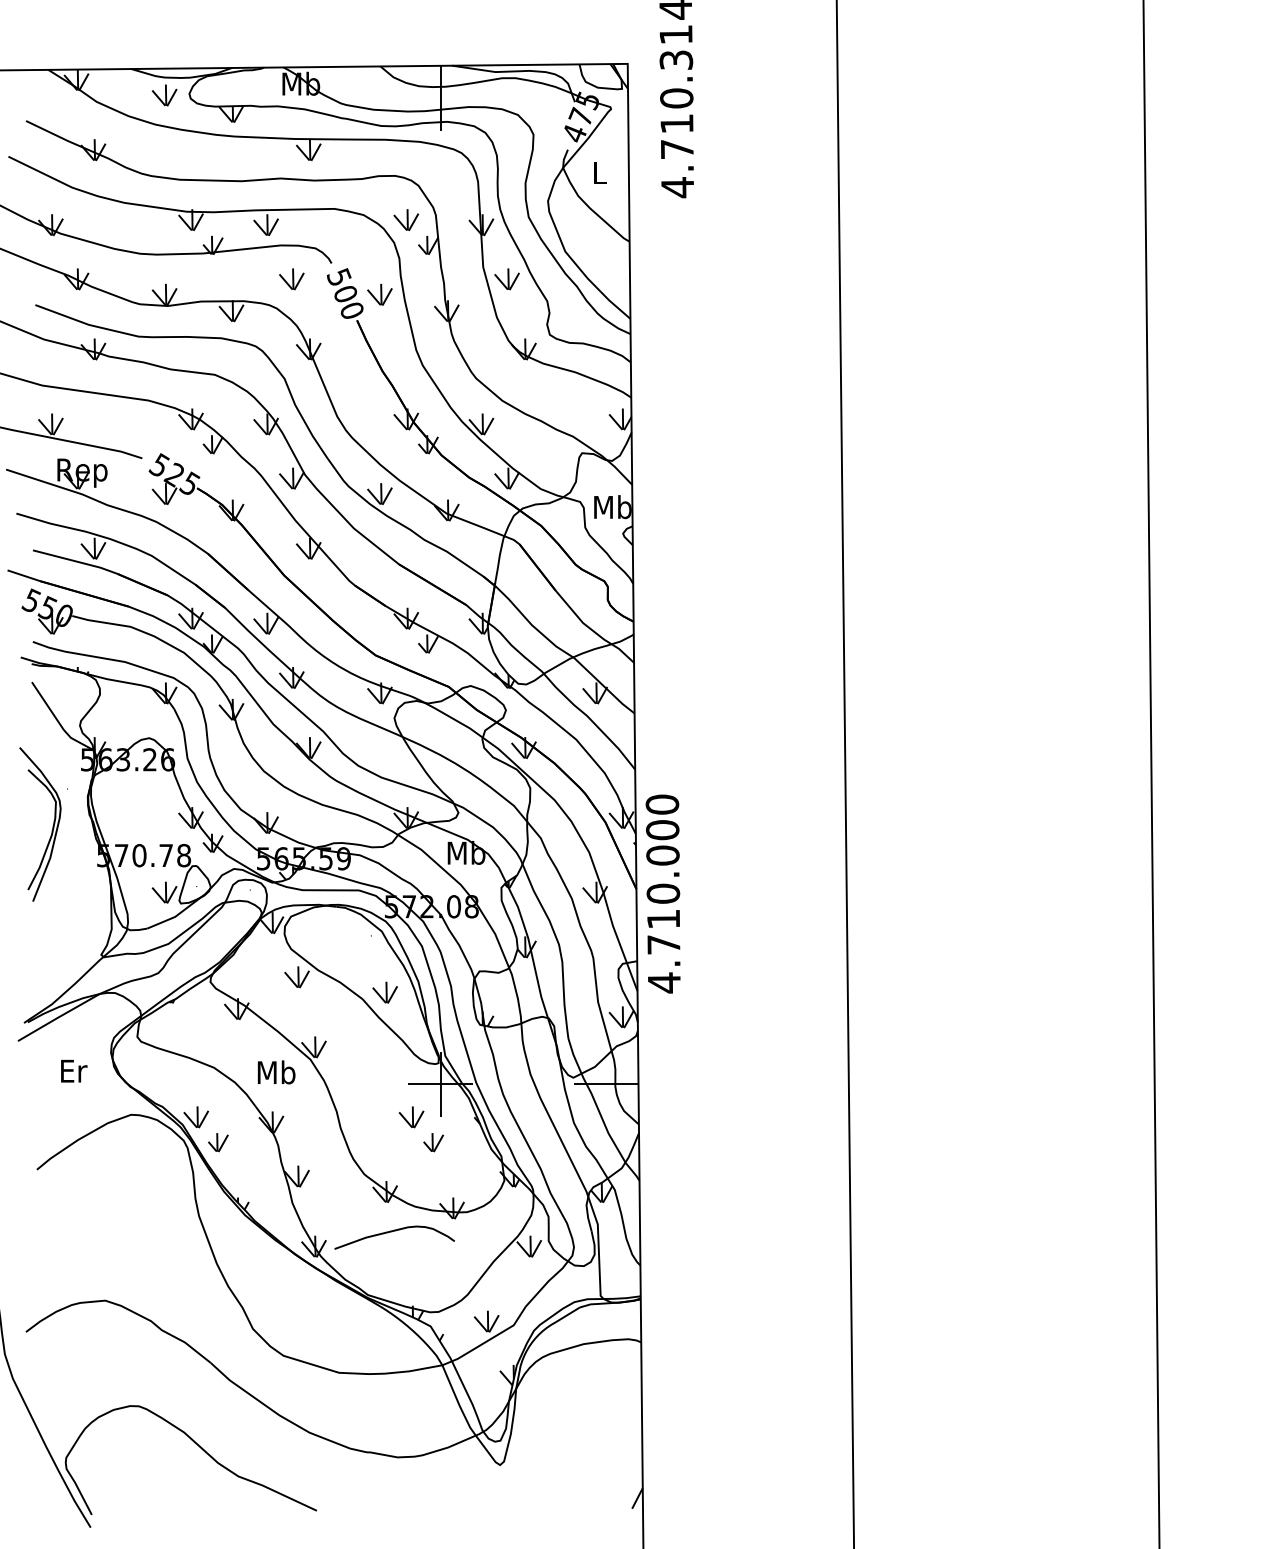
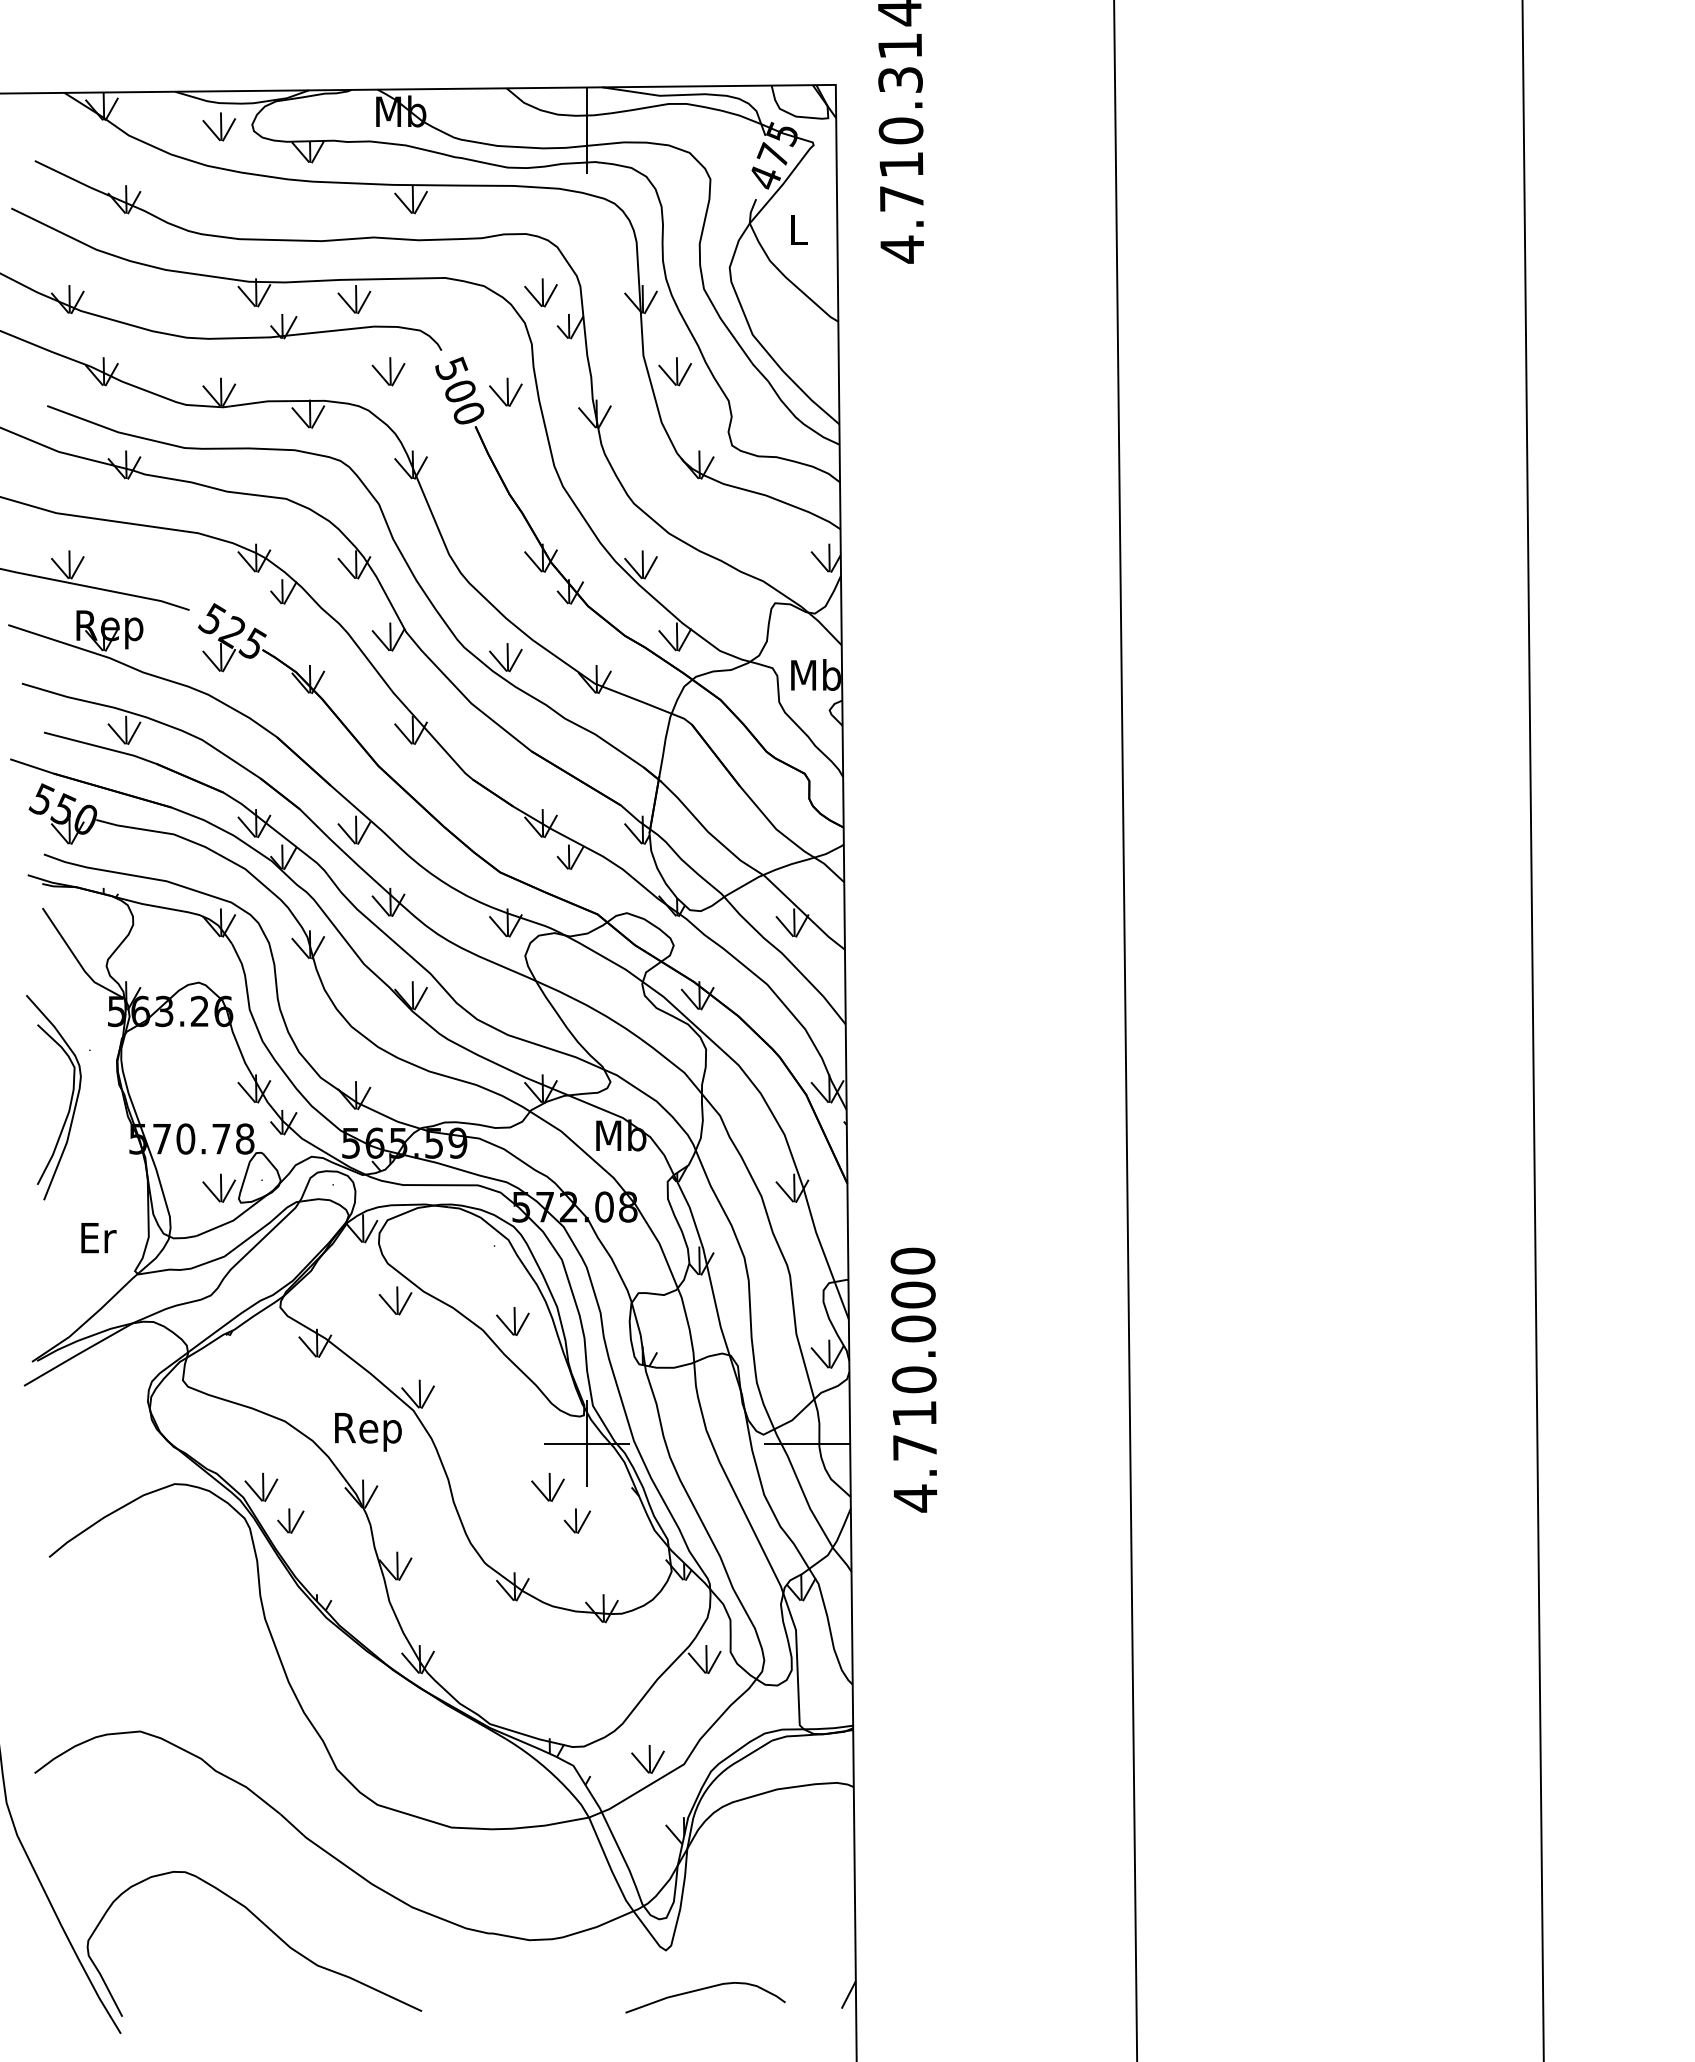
text: (662, 893) -> (913, 1379), moved
text: (73, 1071) -> (98, 1238), moved
text: (276, 1075) -> (368, 1431), Mb -> Rep
curve: (394, 1231) -> (705, 1989), moved

